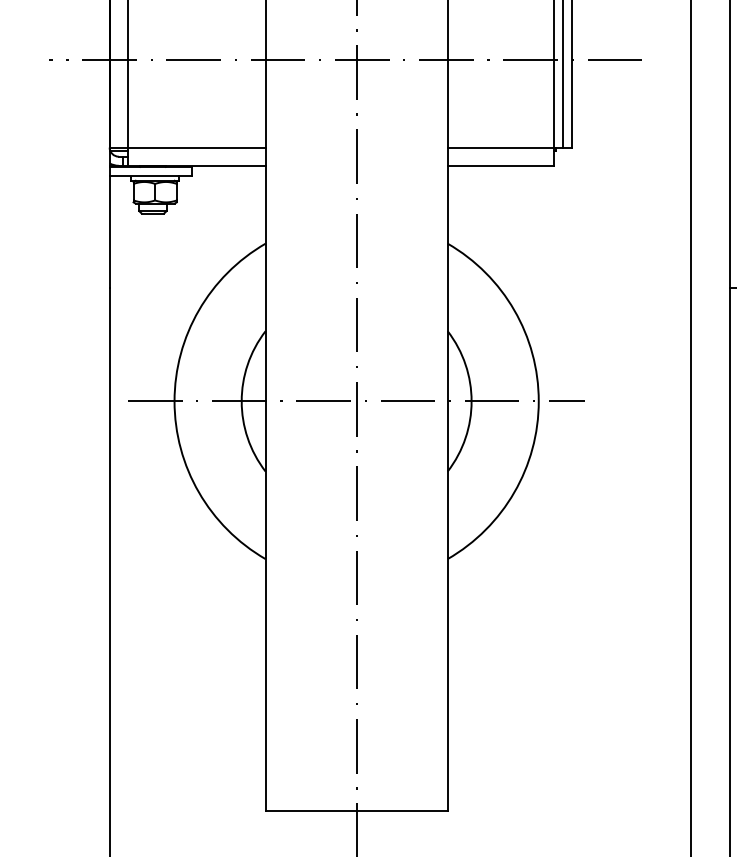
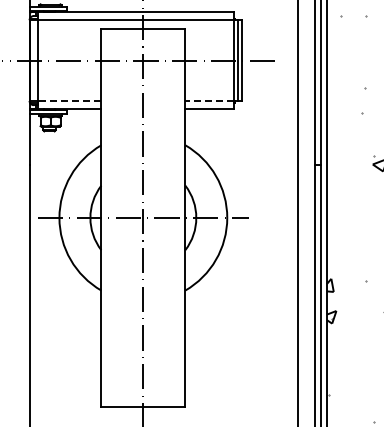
line: (196, 146) -> (69, 100), solid -> dashed
line: (500, 146) -> (209, 100), solid -> dashed

